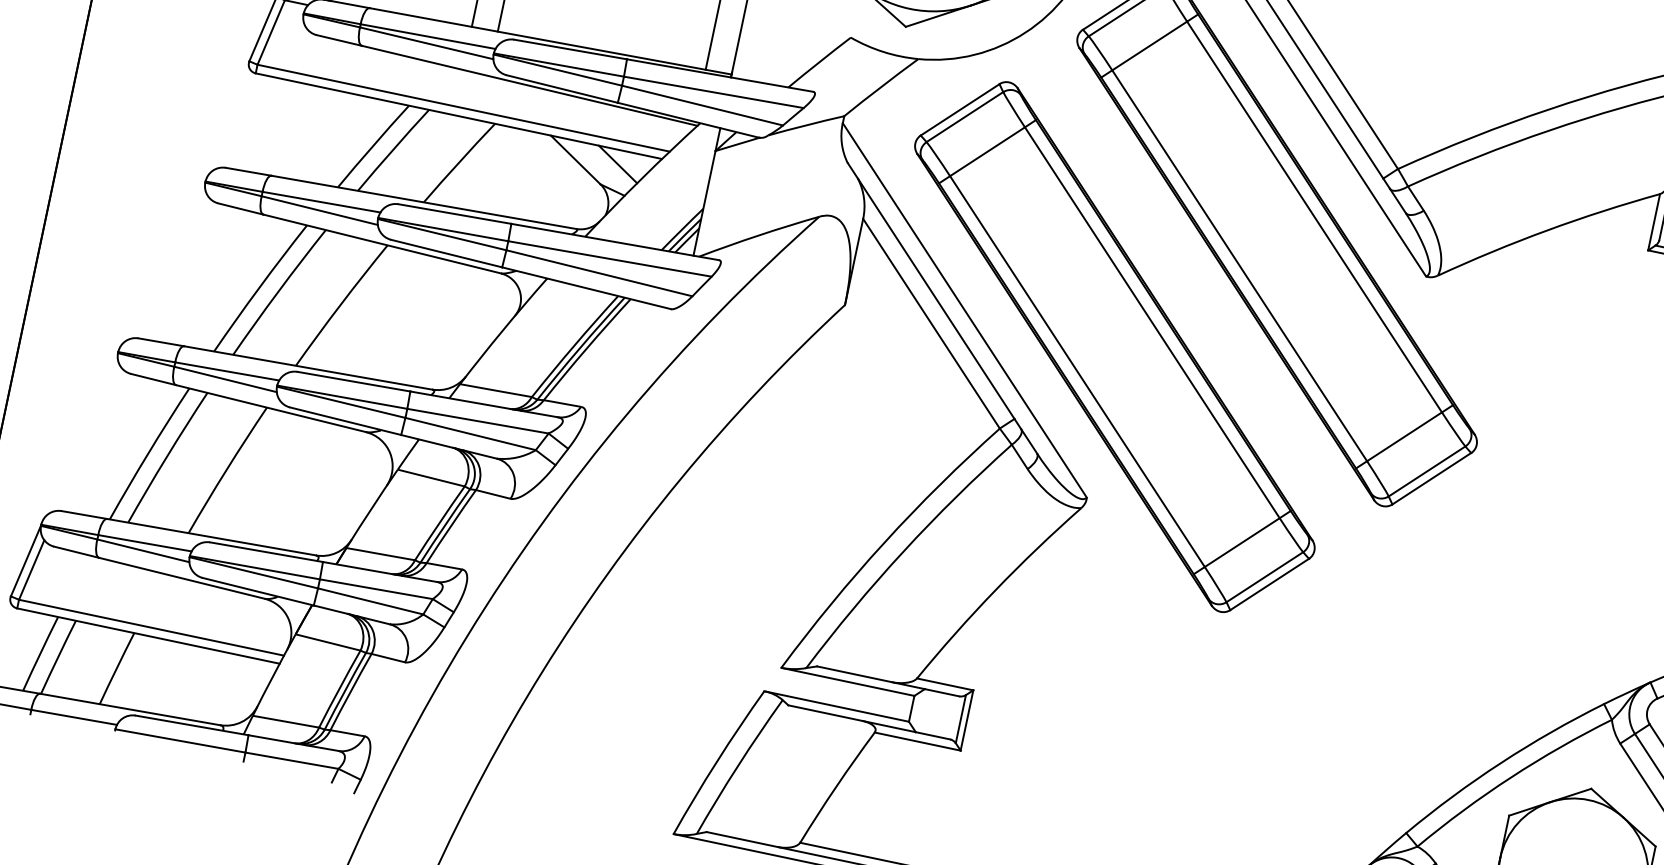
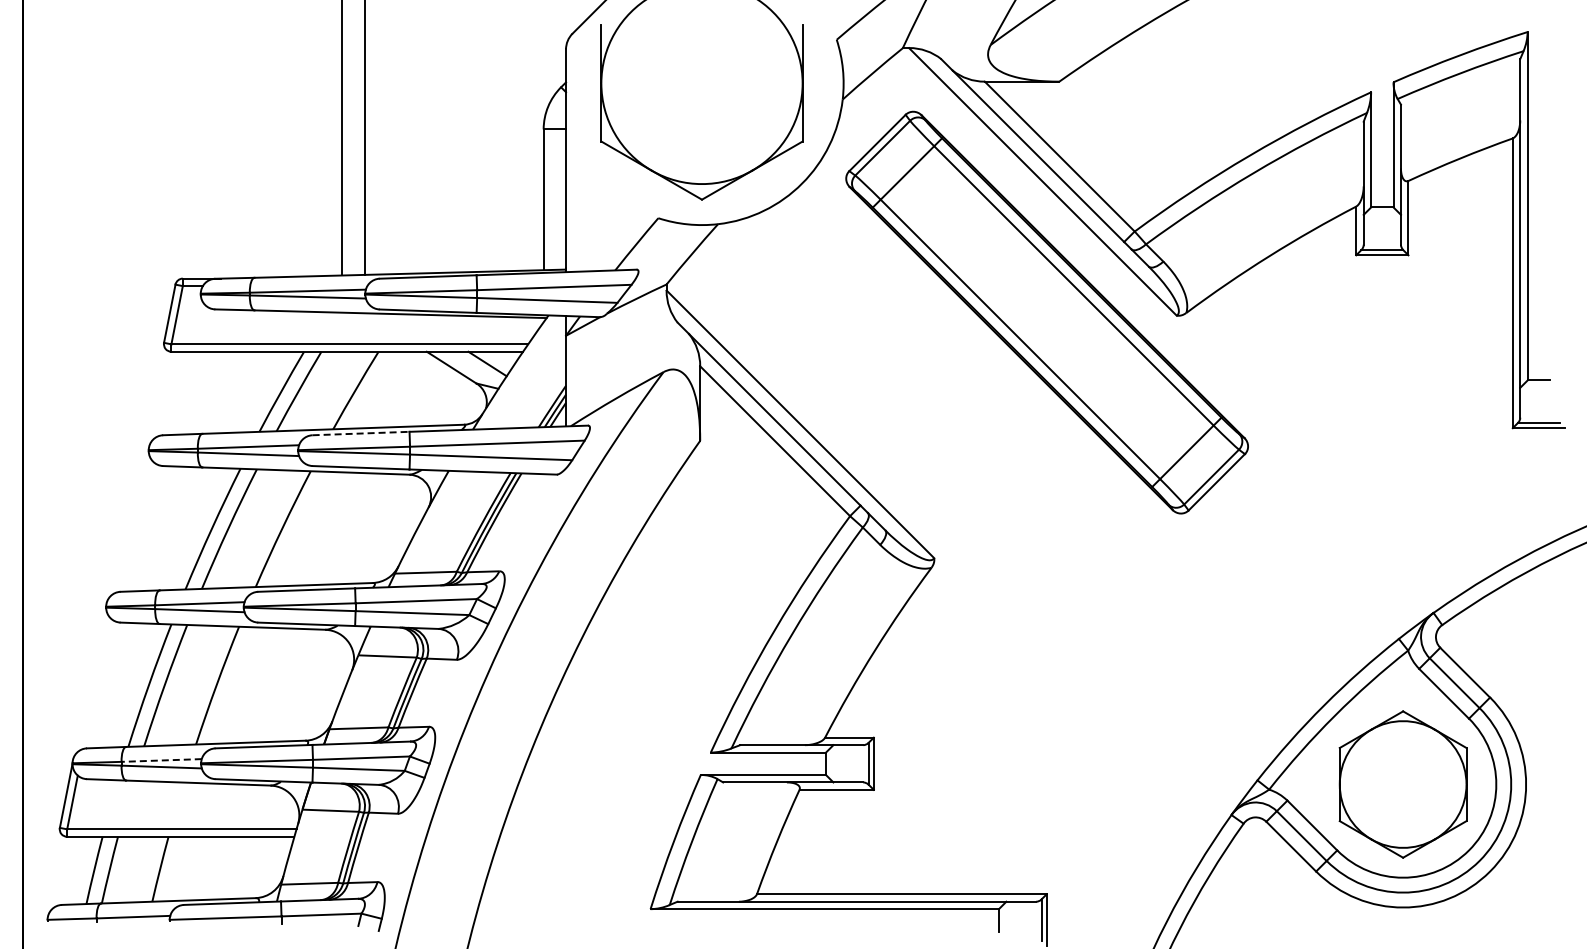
line: (455, 214) -> (361, 433), solid -> dashed
part: (1114, 346) -> (930, 428), removed
line: (144, 543) -> (161, 760), solid -> dashed

